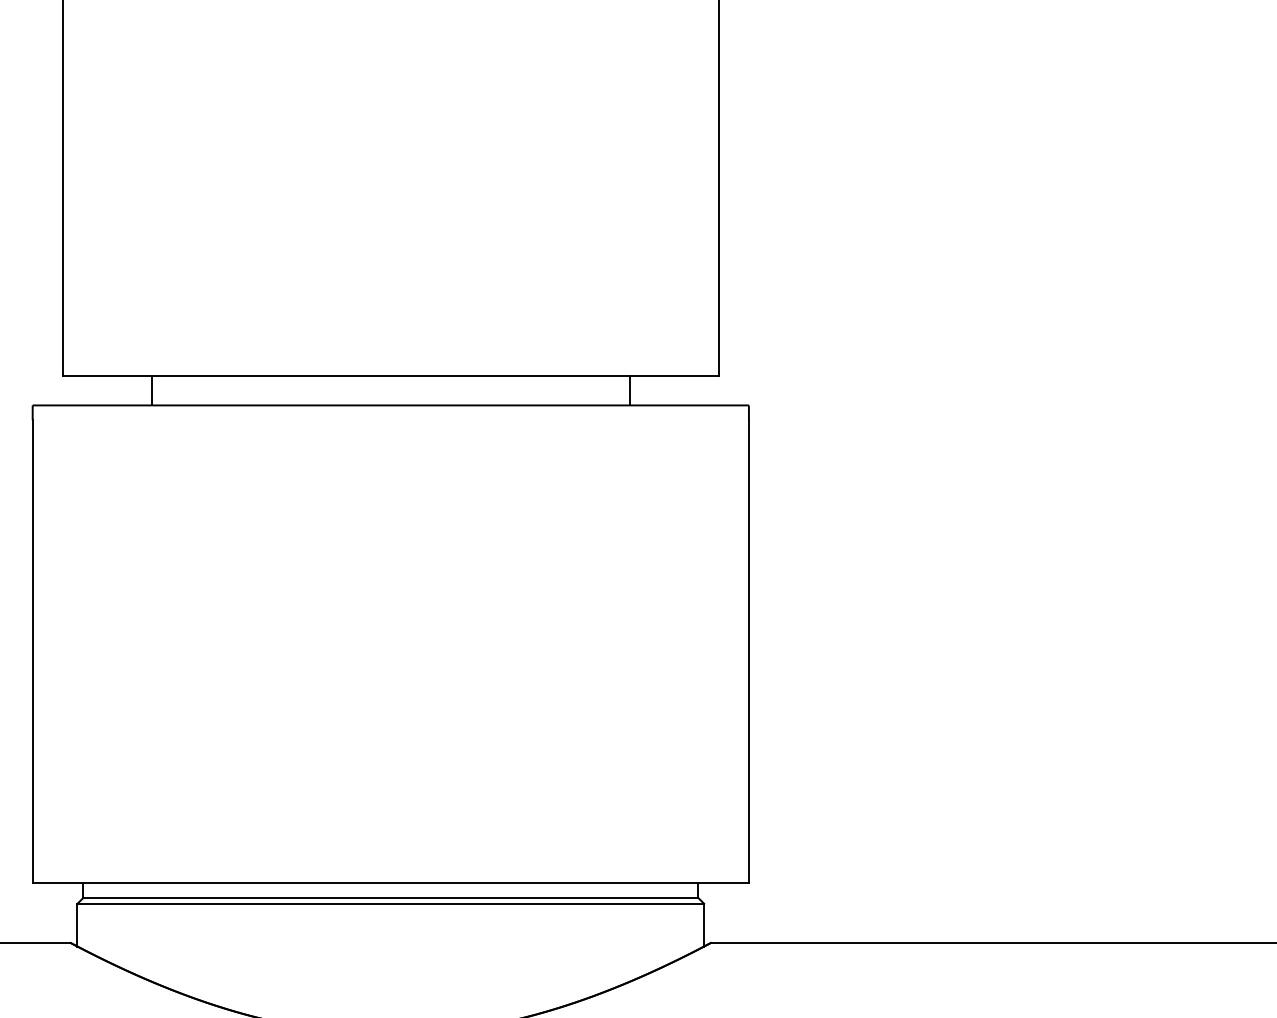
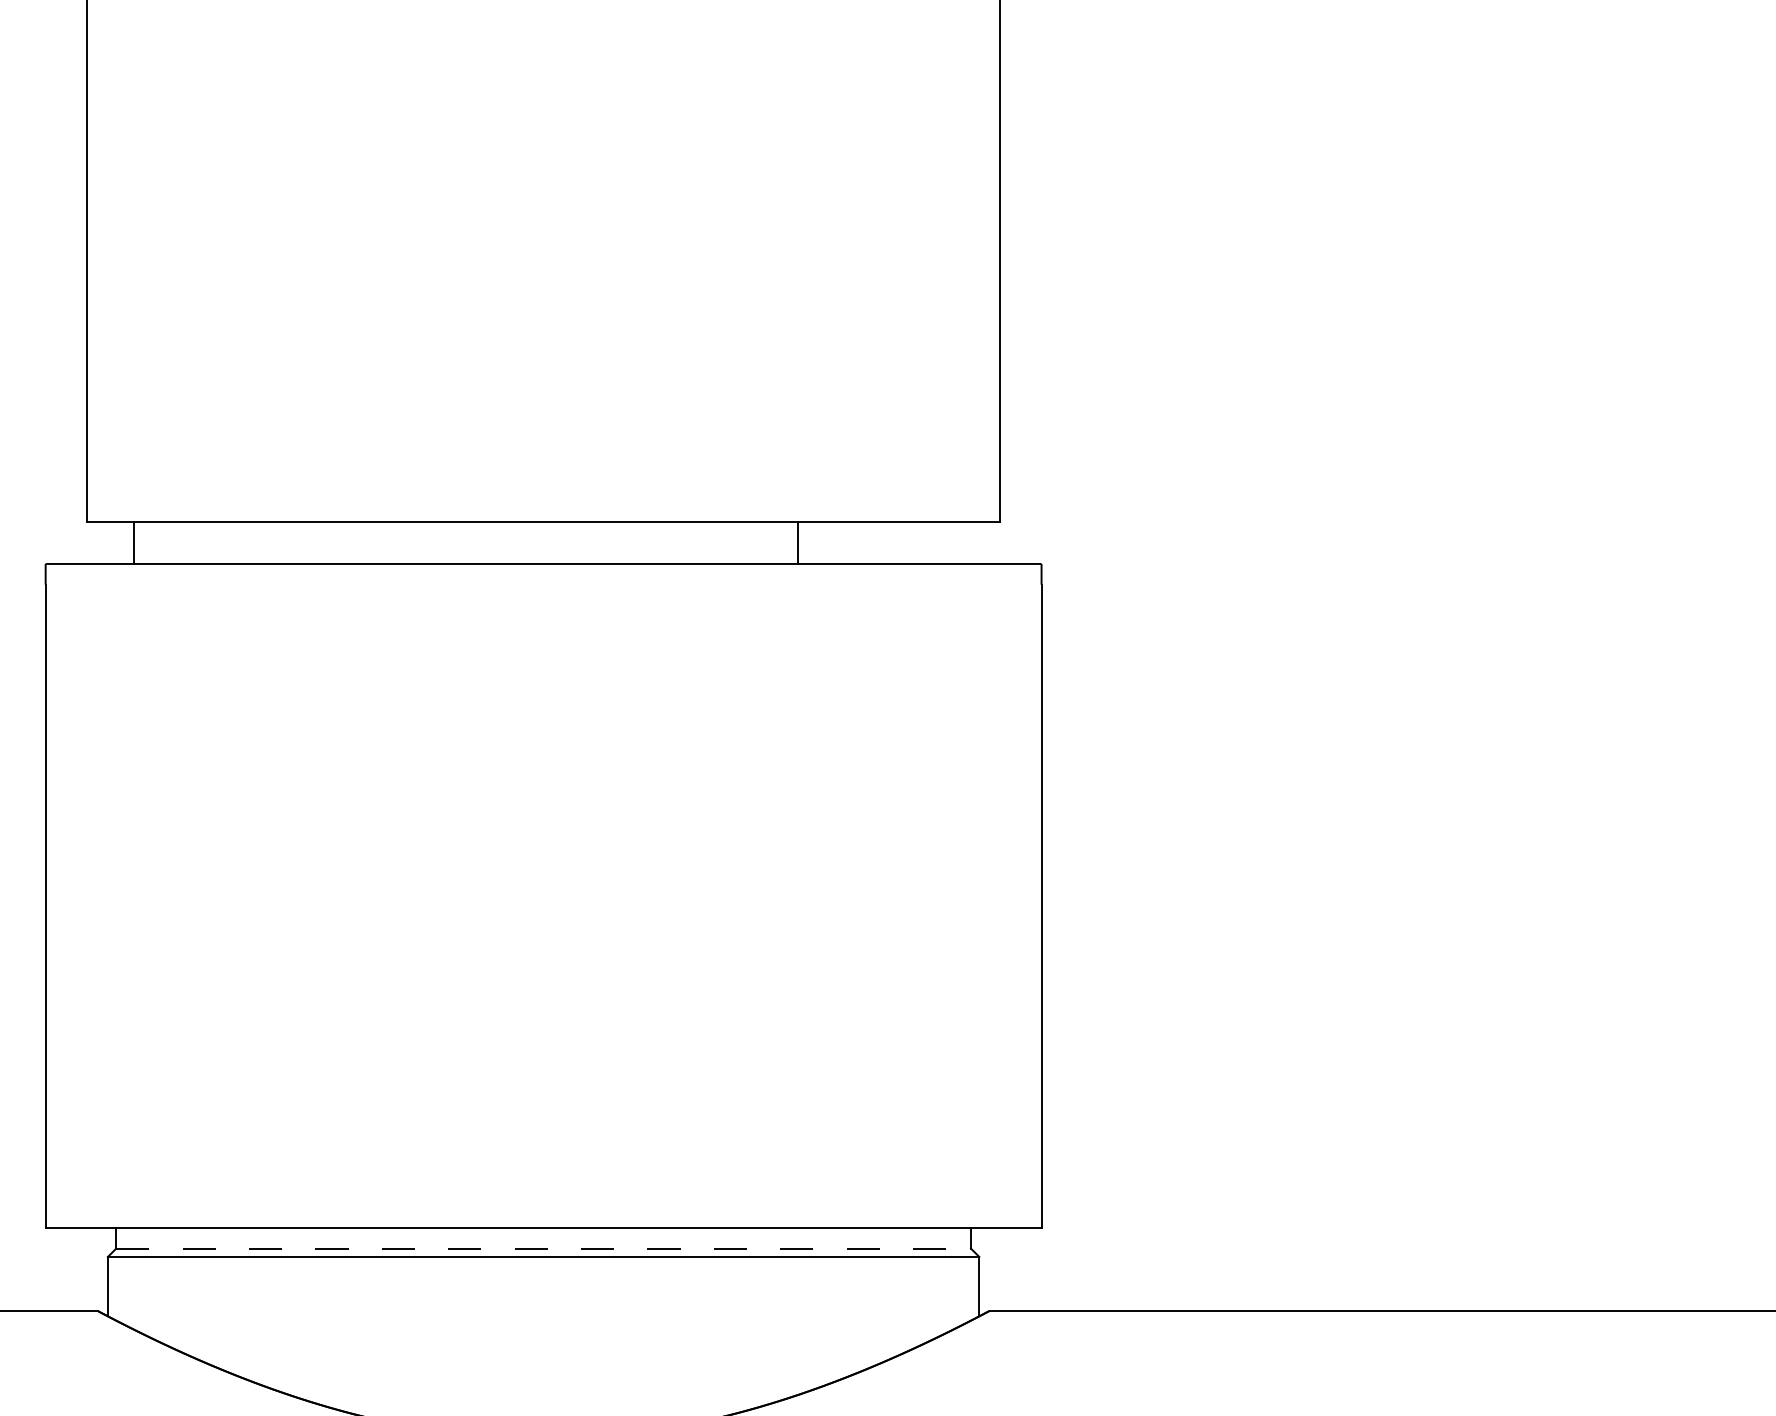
line: (151, 389) -> (133, 542), moved
line: (629, 389) -> (797, 542), moved
line: (391, 897) -> (544, 1248), solid -> dashed

